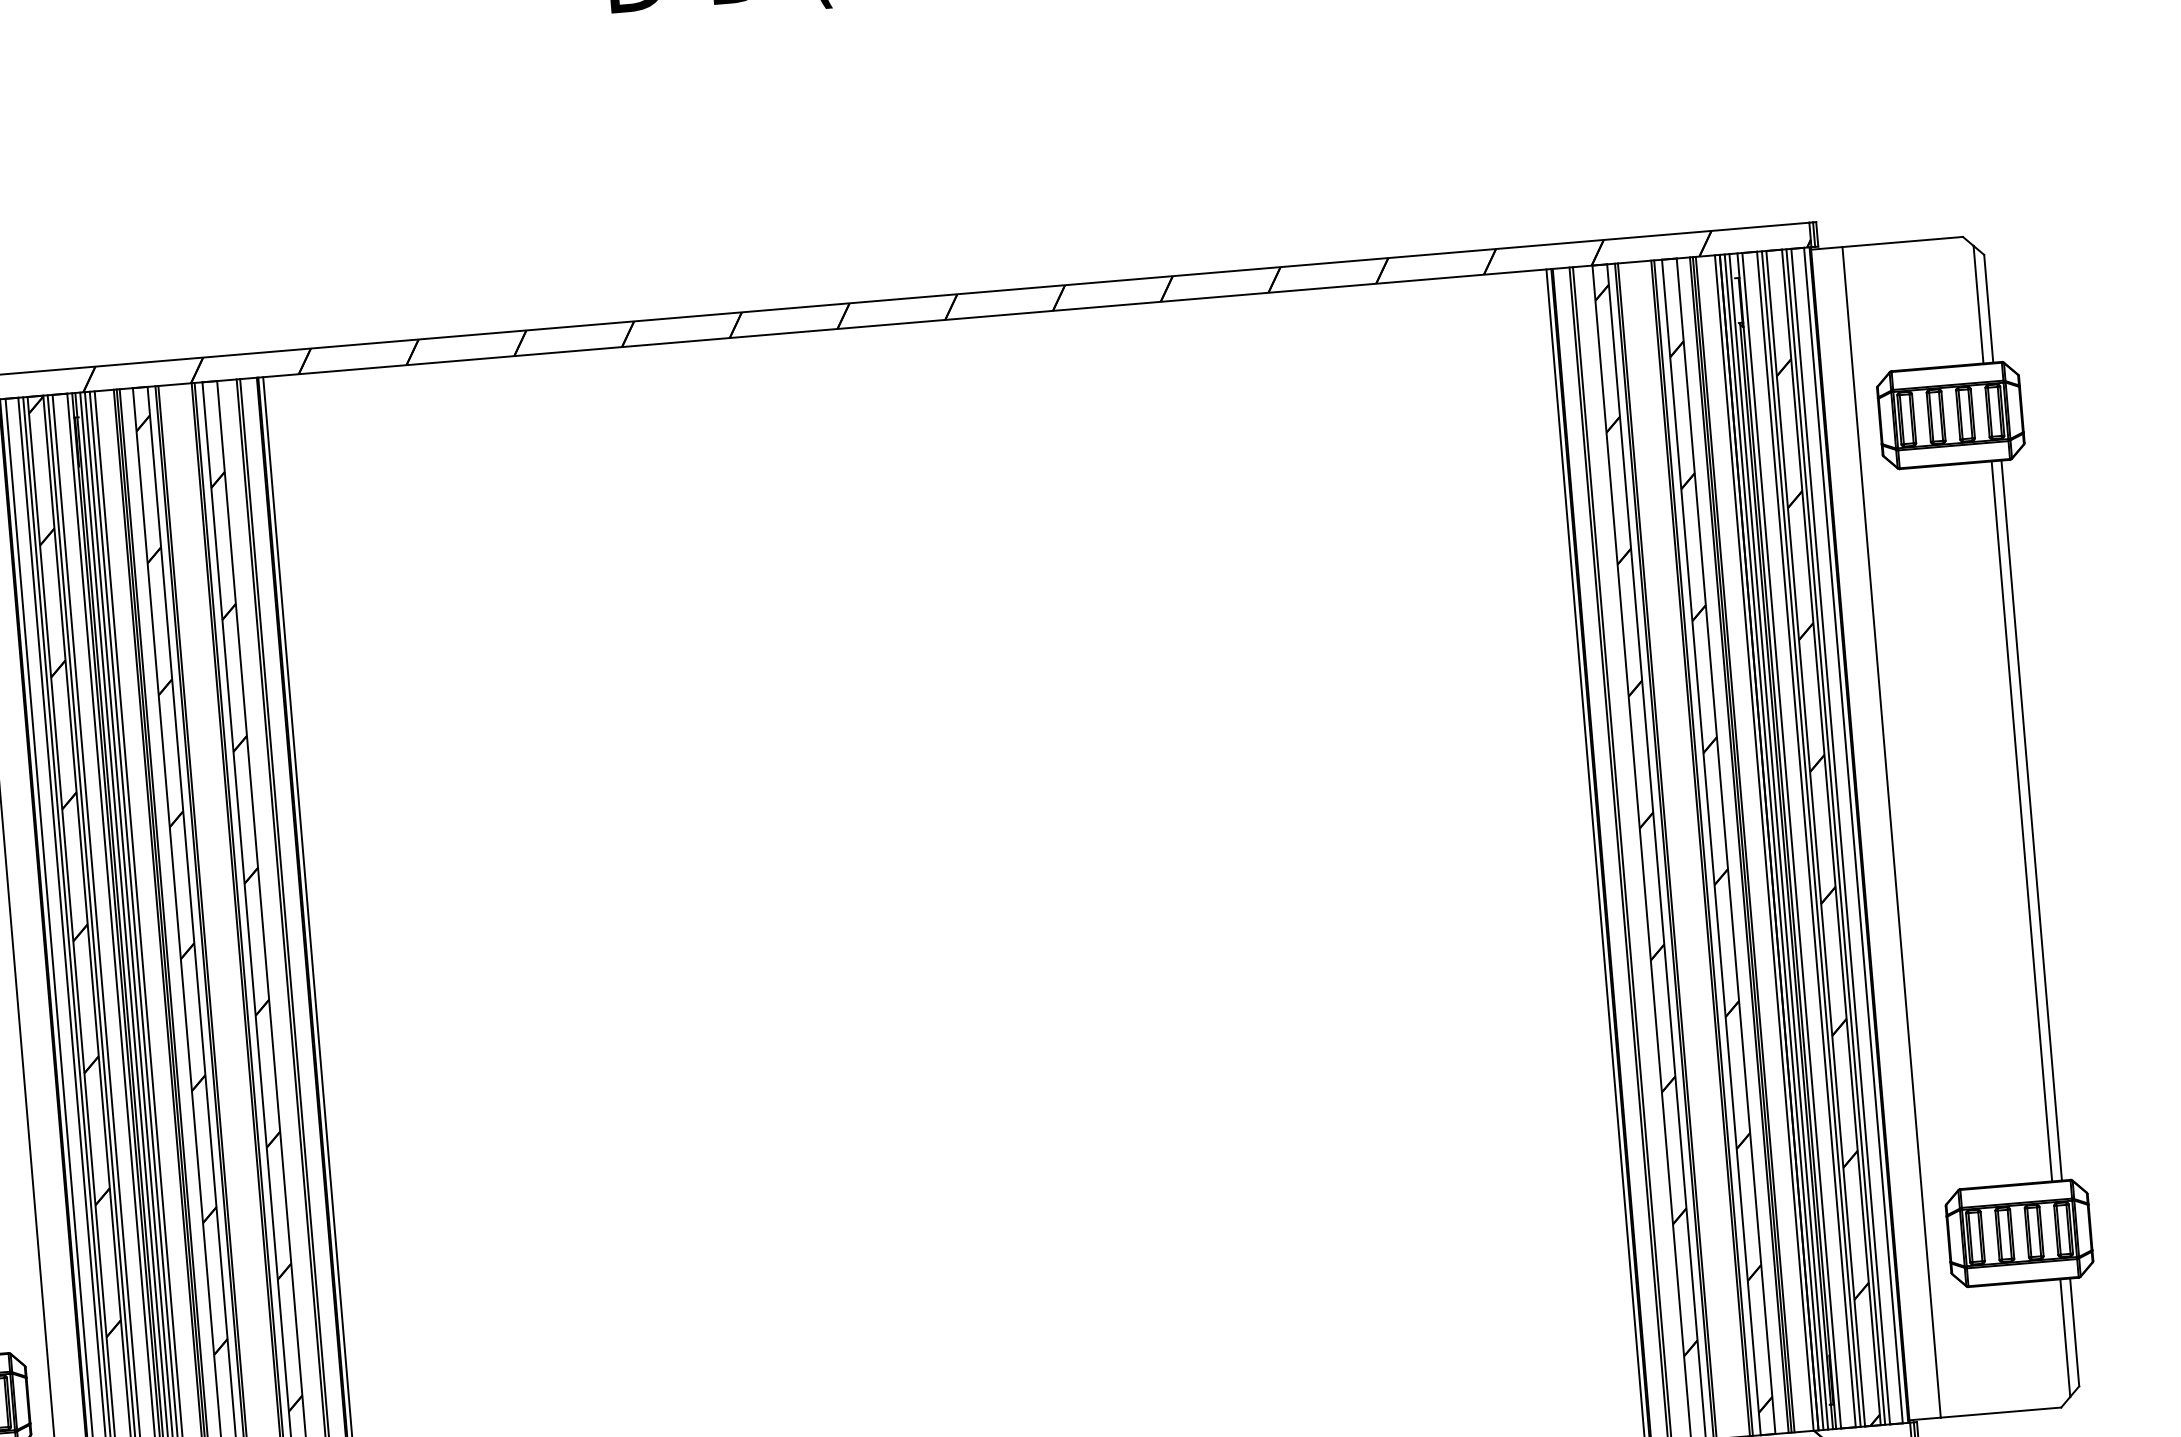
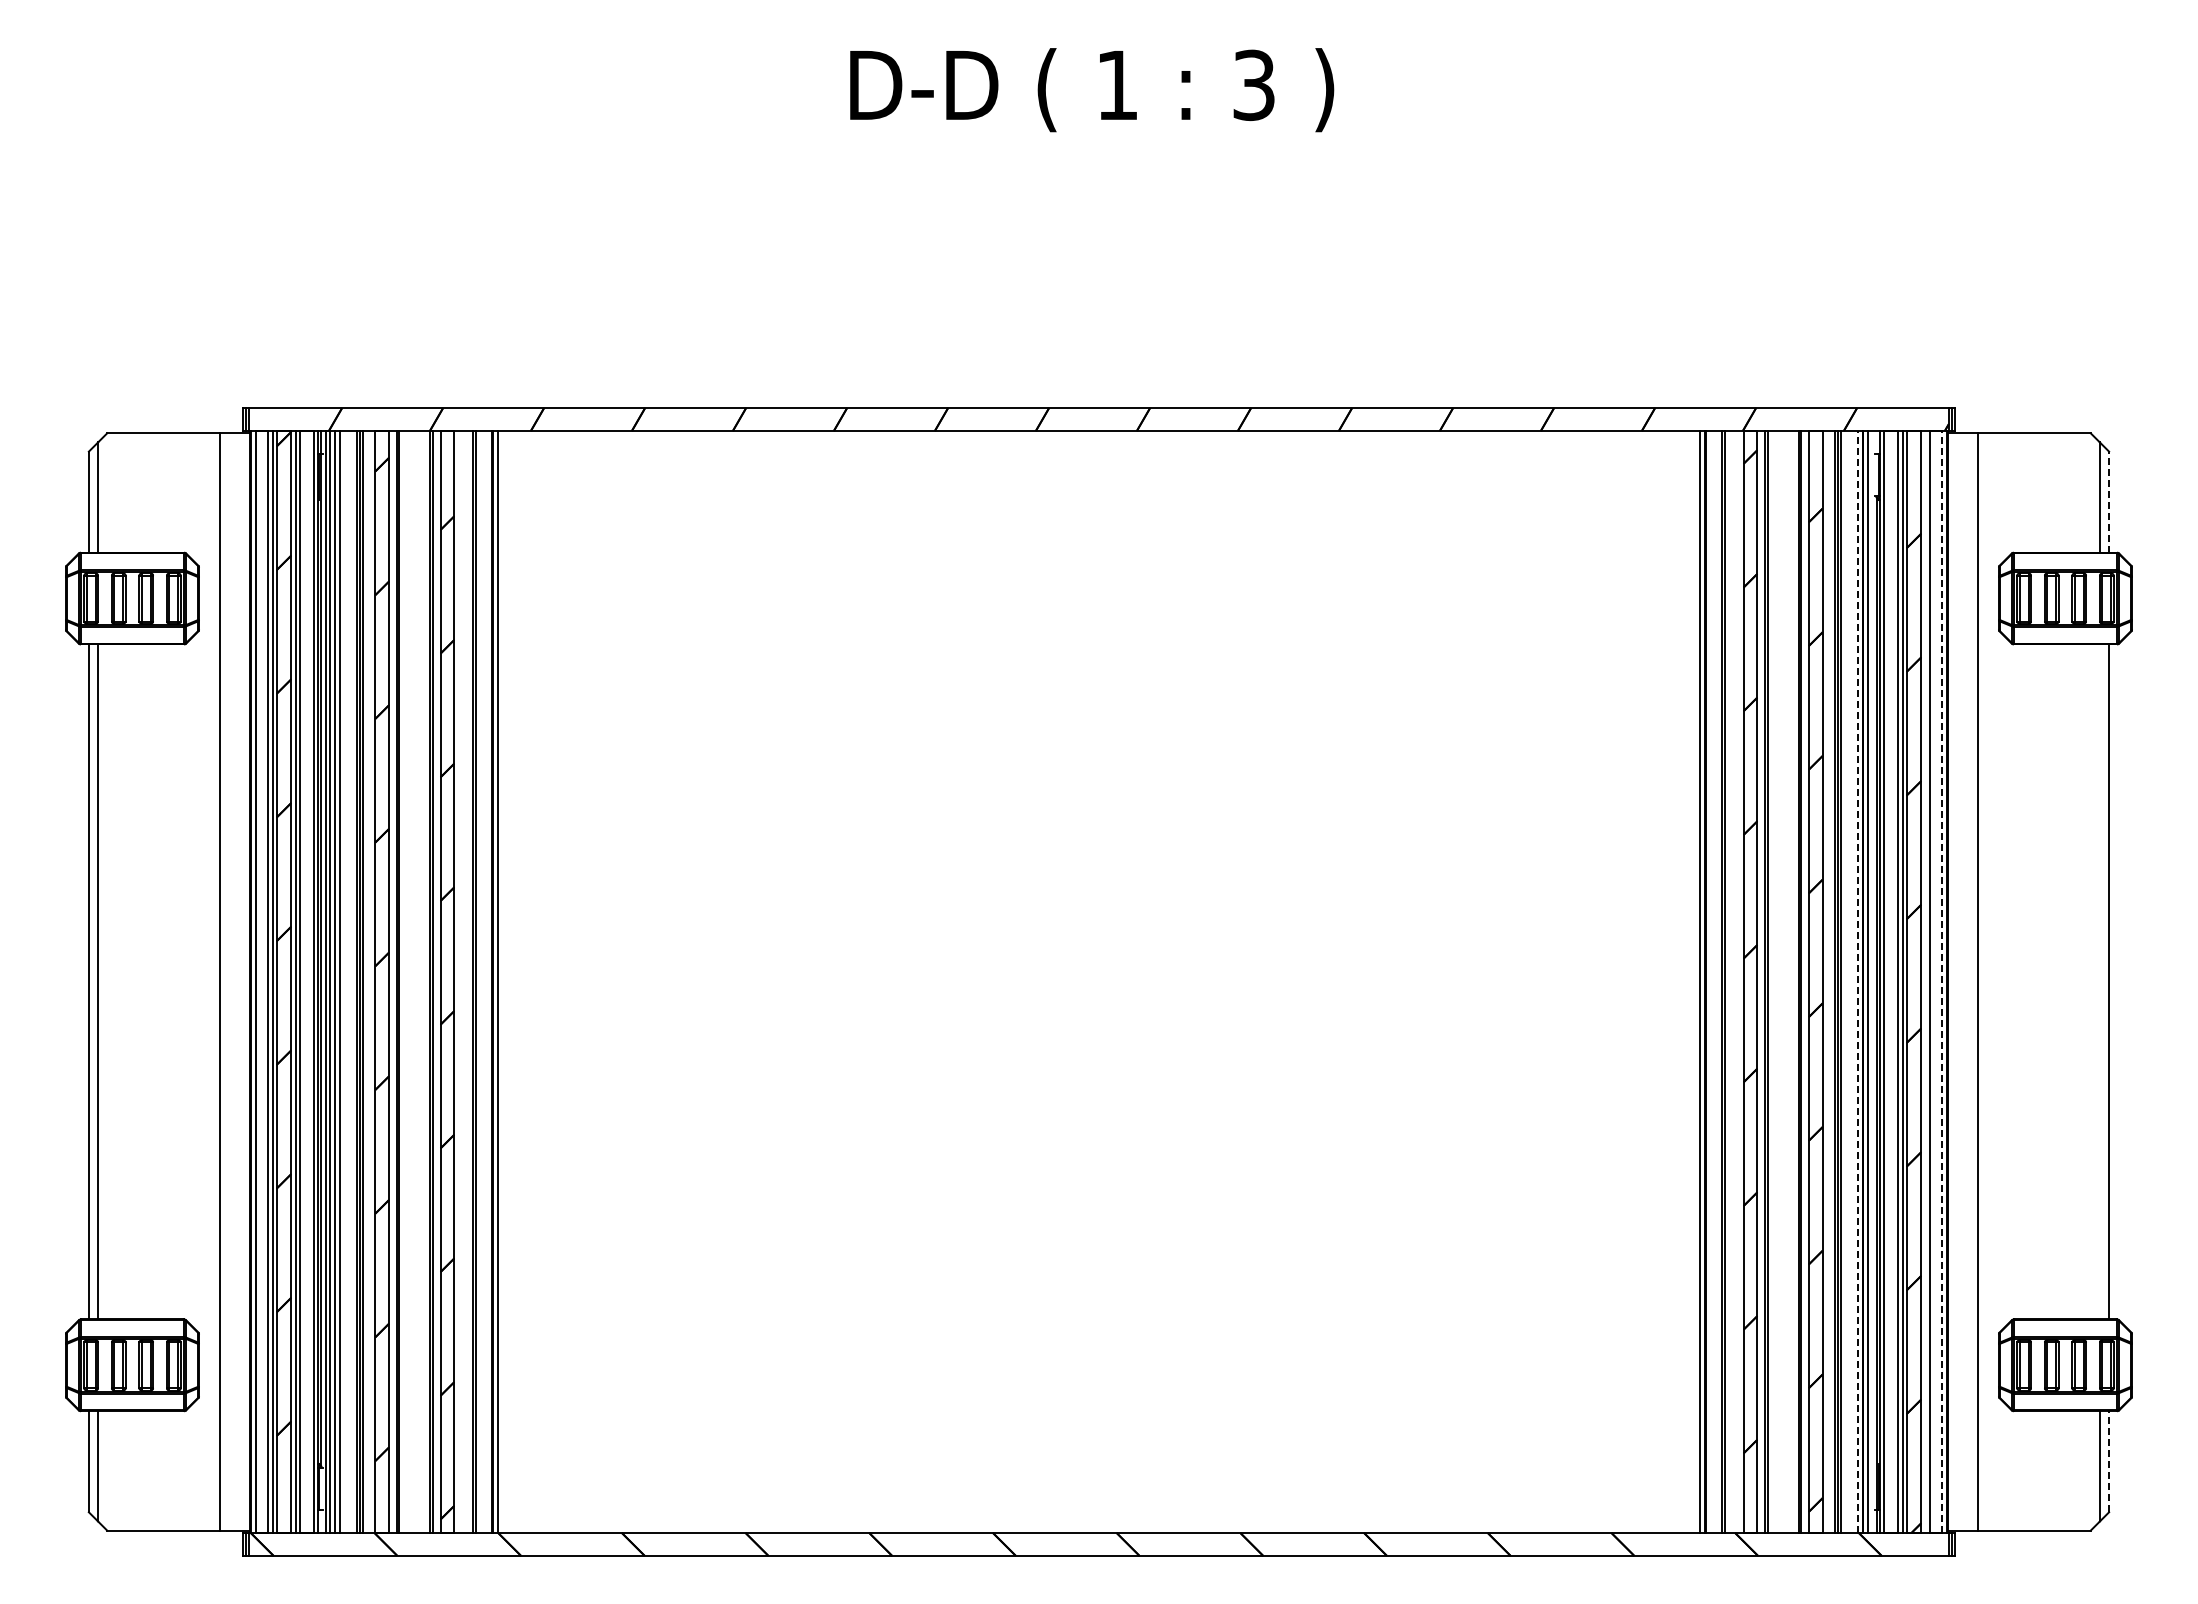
line: (1989, 309) -> (2109, 502), solid -> dashed
line: (2021, 820) -> (2099, 981), removed
line: (1852, 835) -> (1941, 981), solid -> dashed
line: (1835, 836) -> (1925, 981), removed
line: (1779, 841) -> (1872, 981), removed
line: (1764, 842) -> (1858, 981), solid -> dashed
line: (2075, 1332) -> (2109, 1461), solid -> dashed

